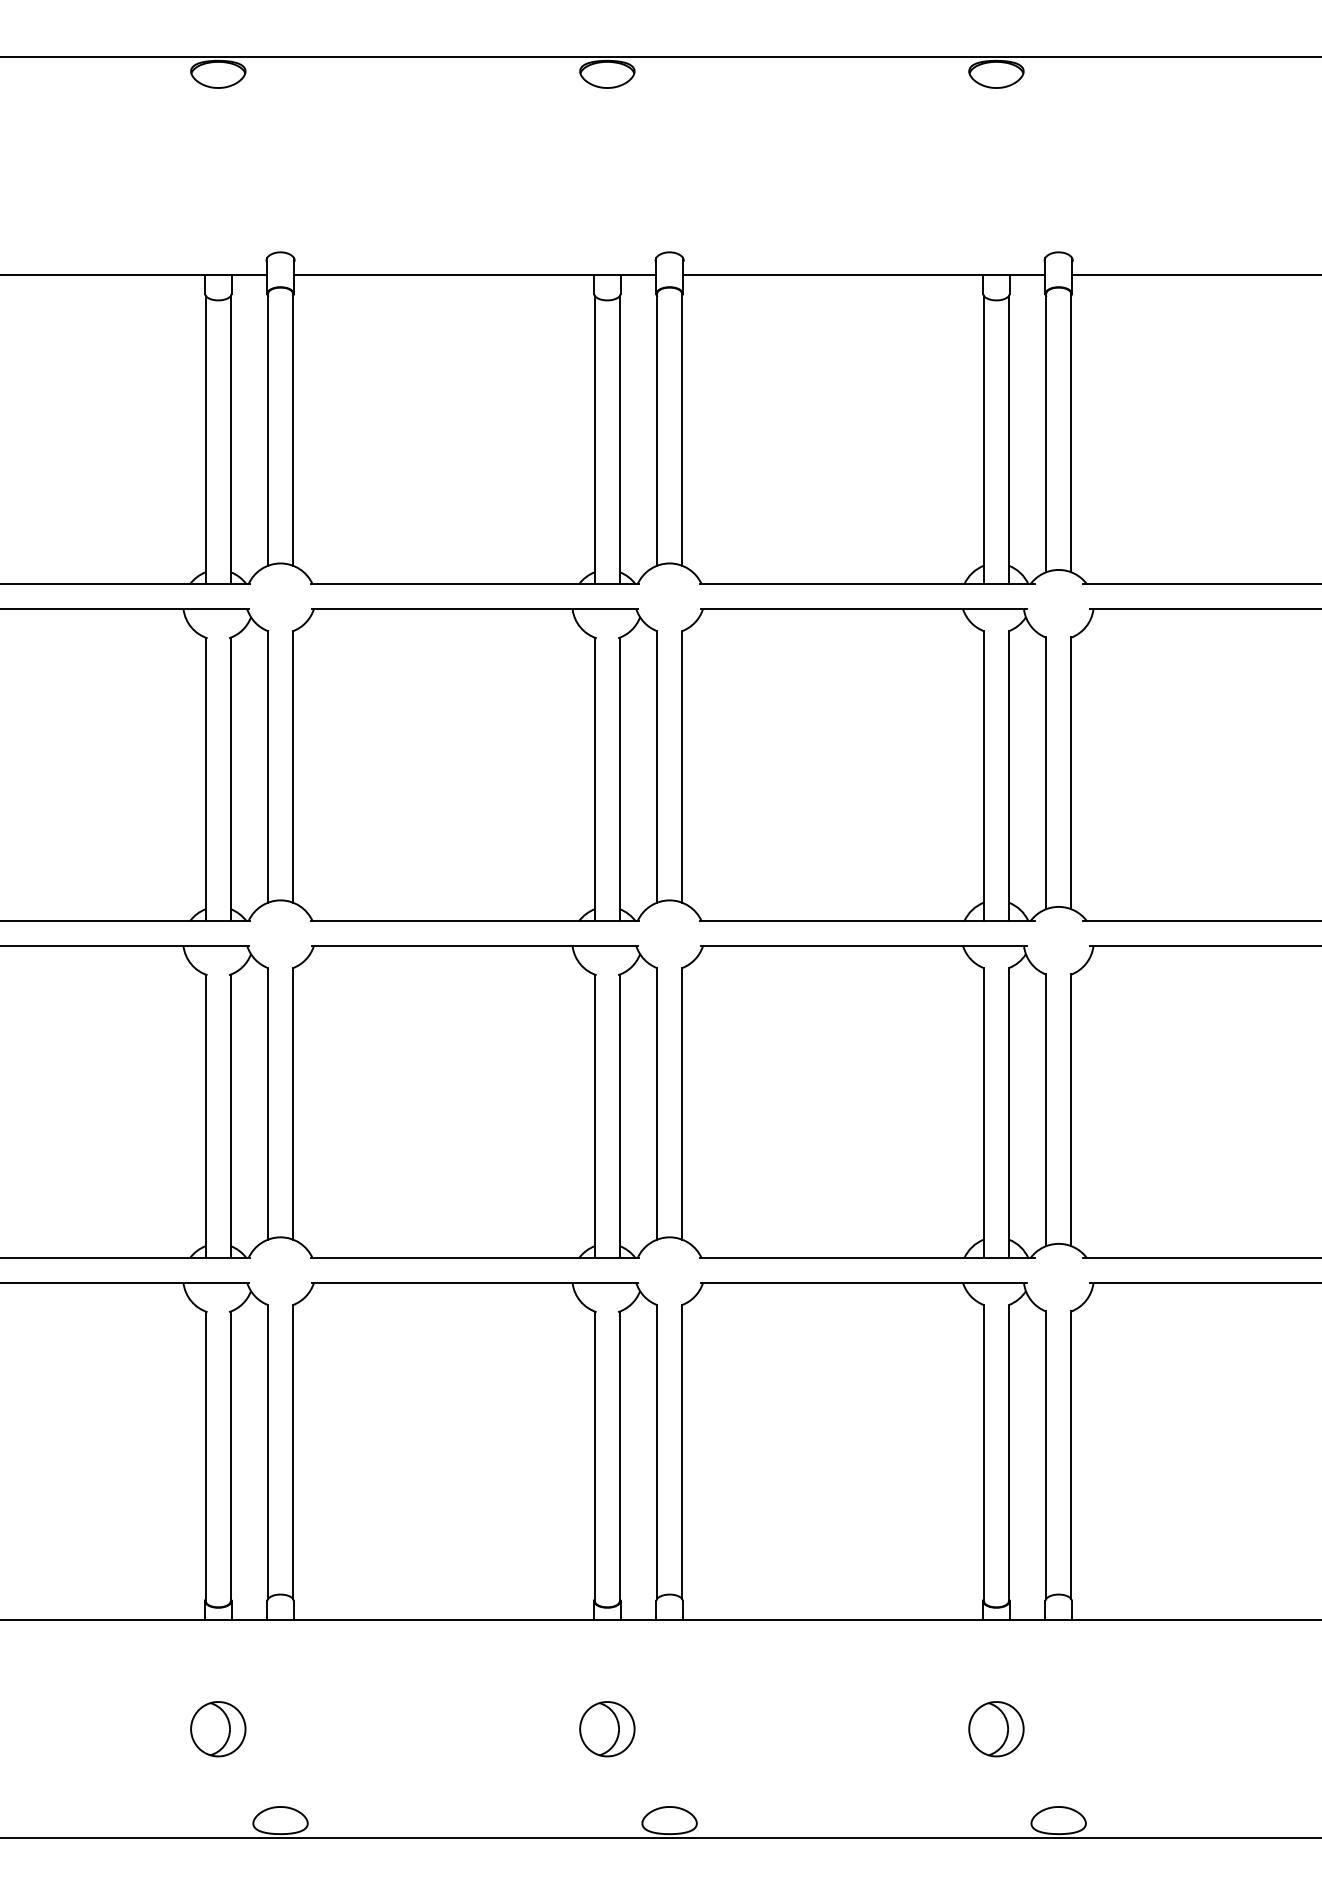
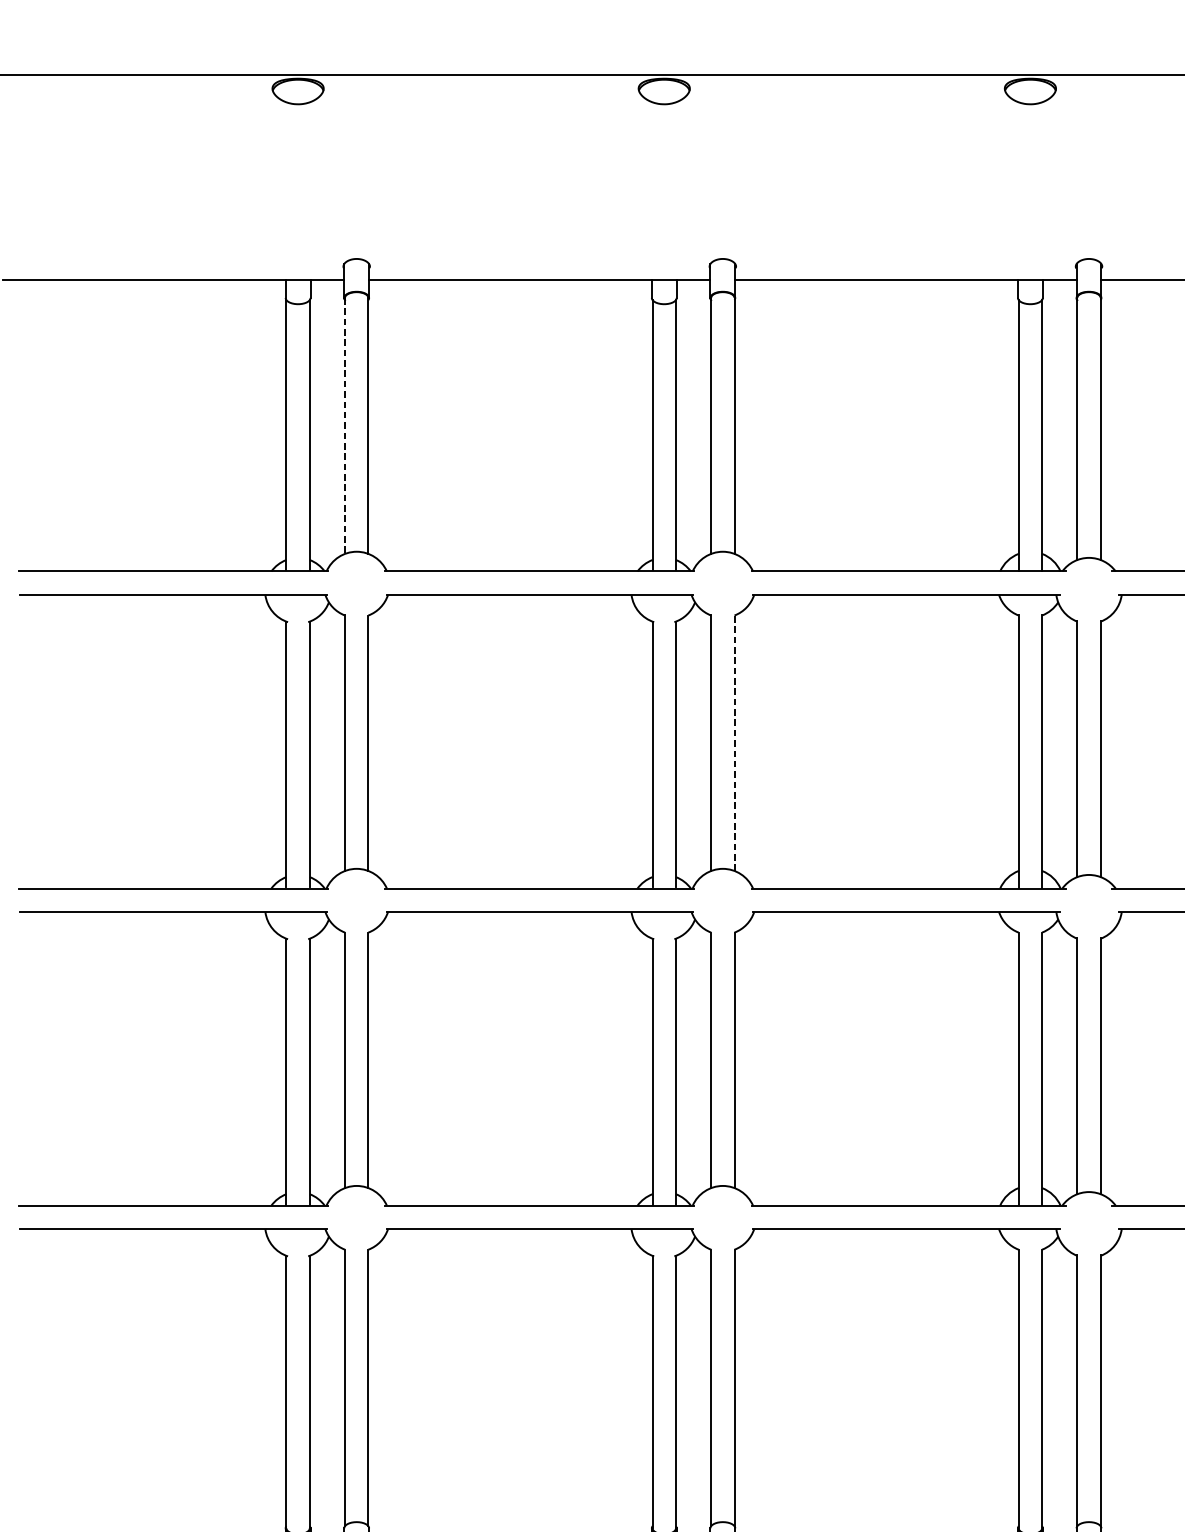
line: (268, 429) -> (345, 425), solid -> dashed
line: (682, 766) -> (734, 742), solid -> dashed

